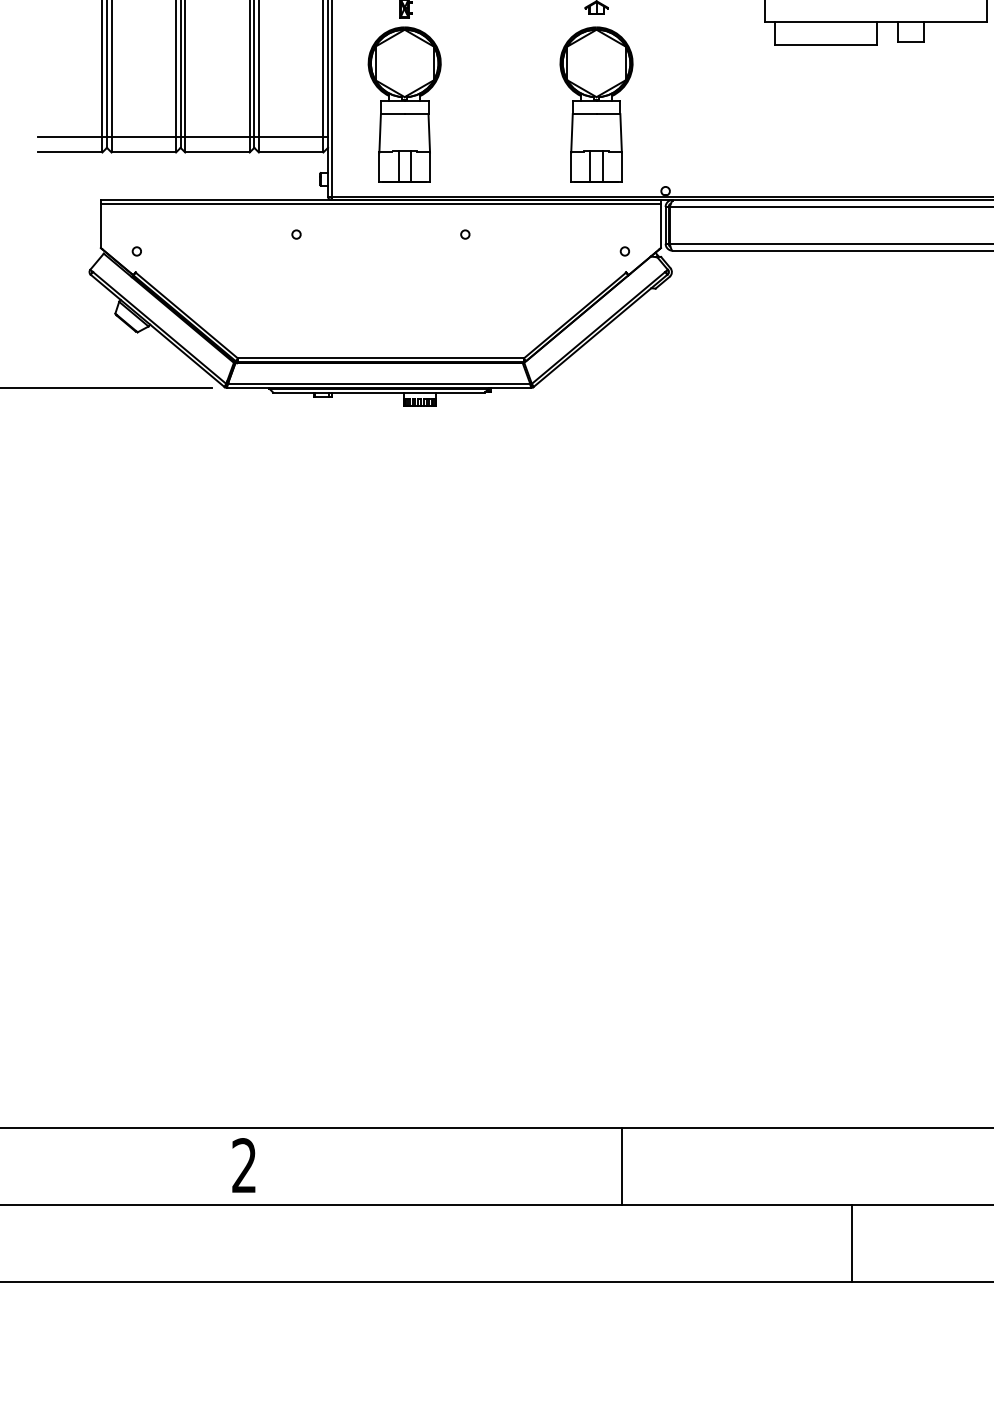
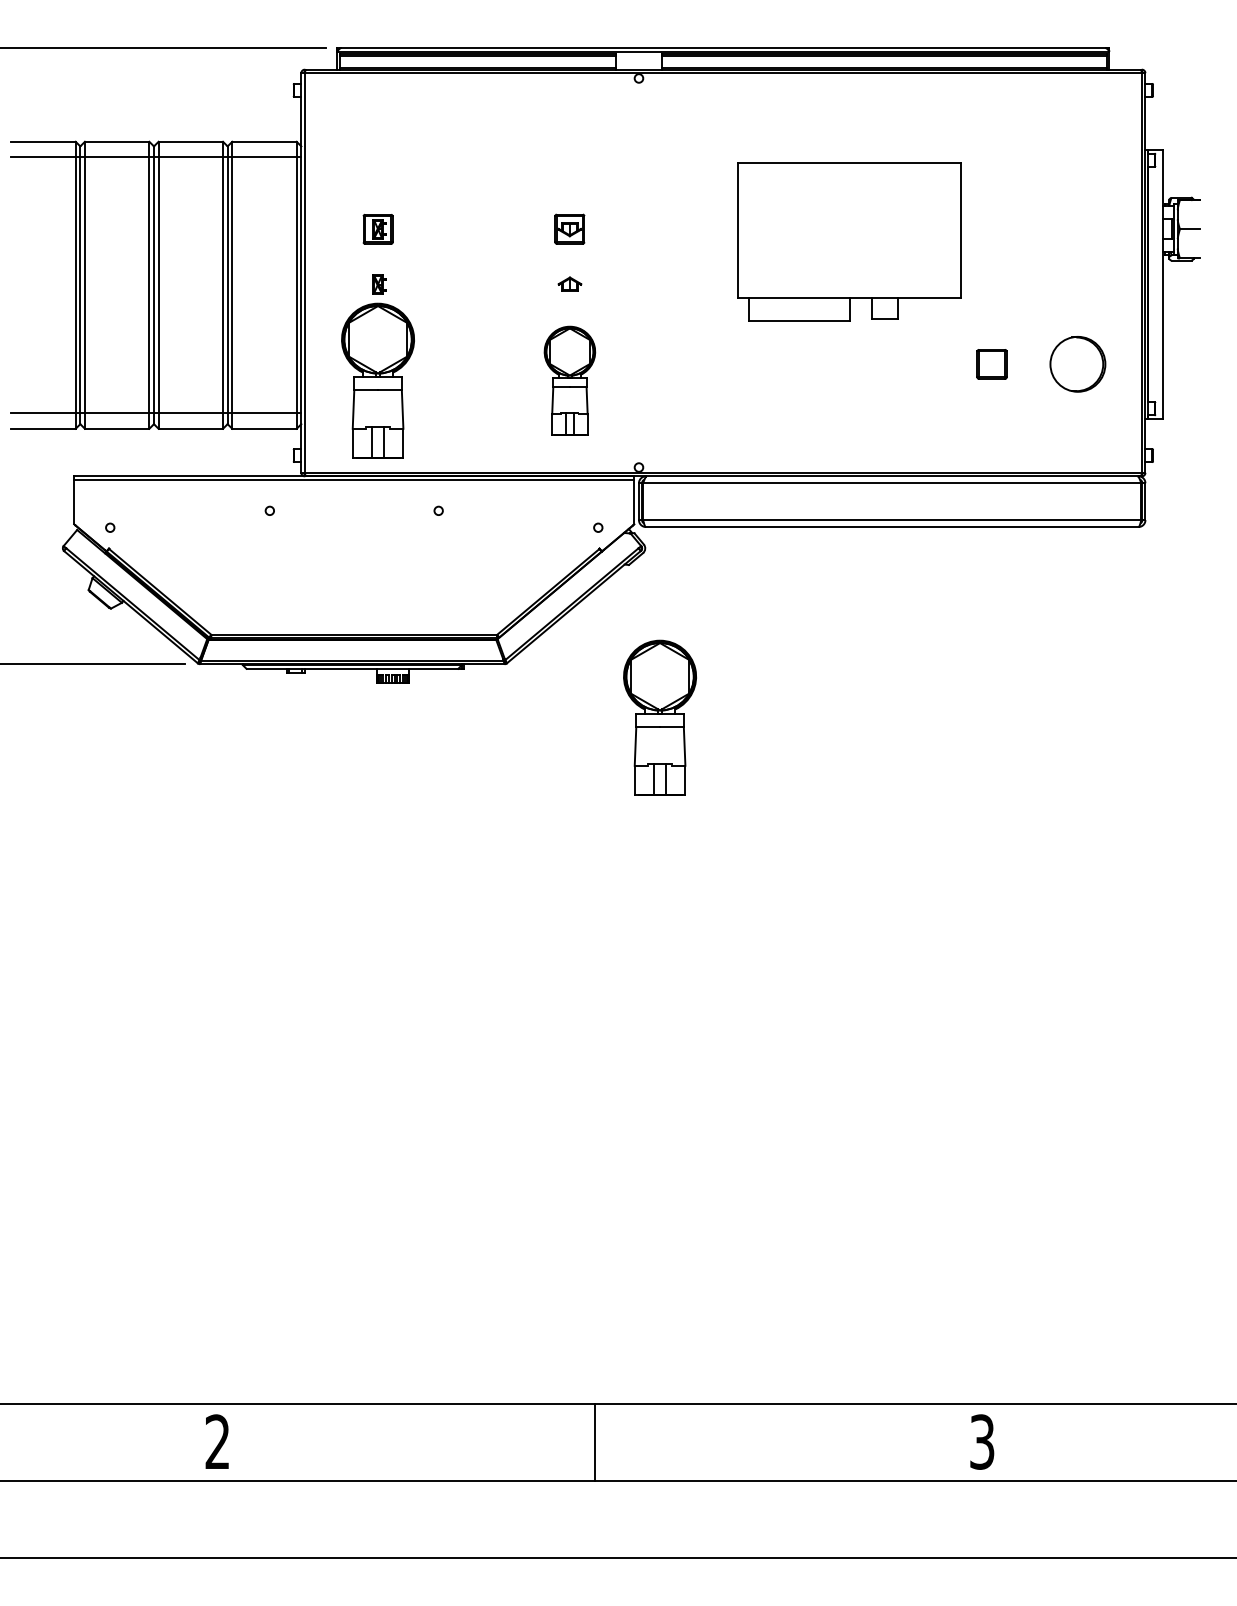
part: (596, 104) -> (569, 380), size x0.7
part: (686, 441) -> (659, 717), added
line: (852, 1243) -> (825, 1519), removed

